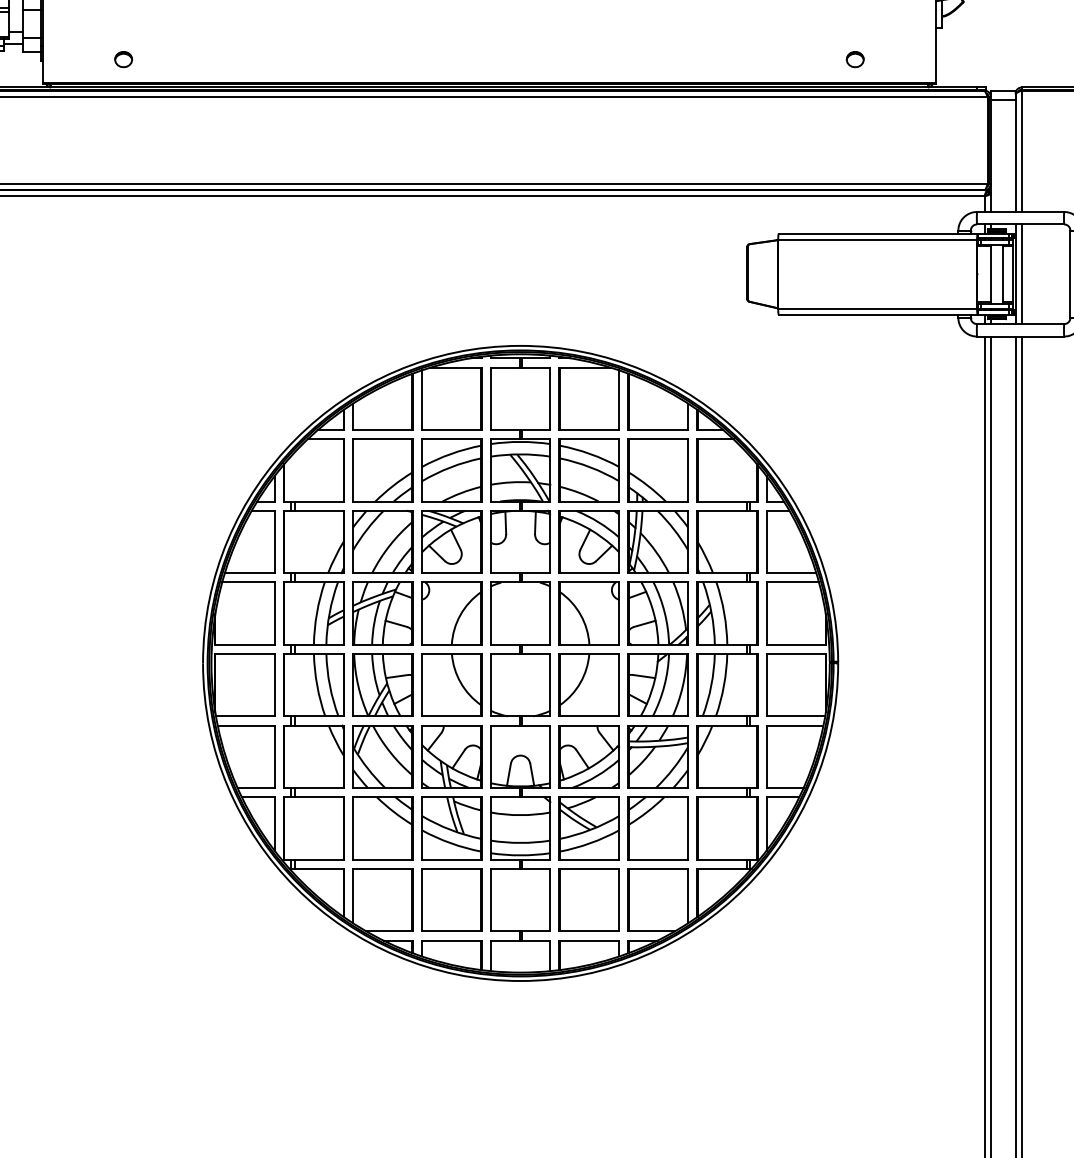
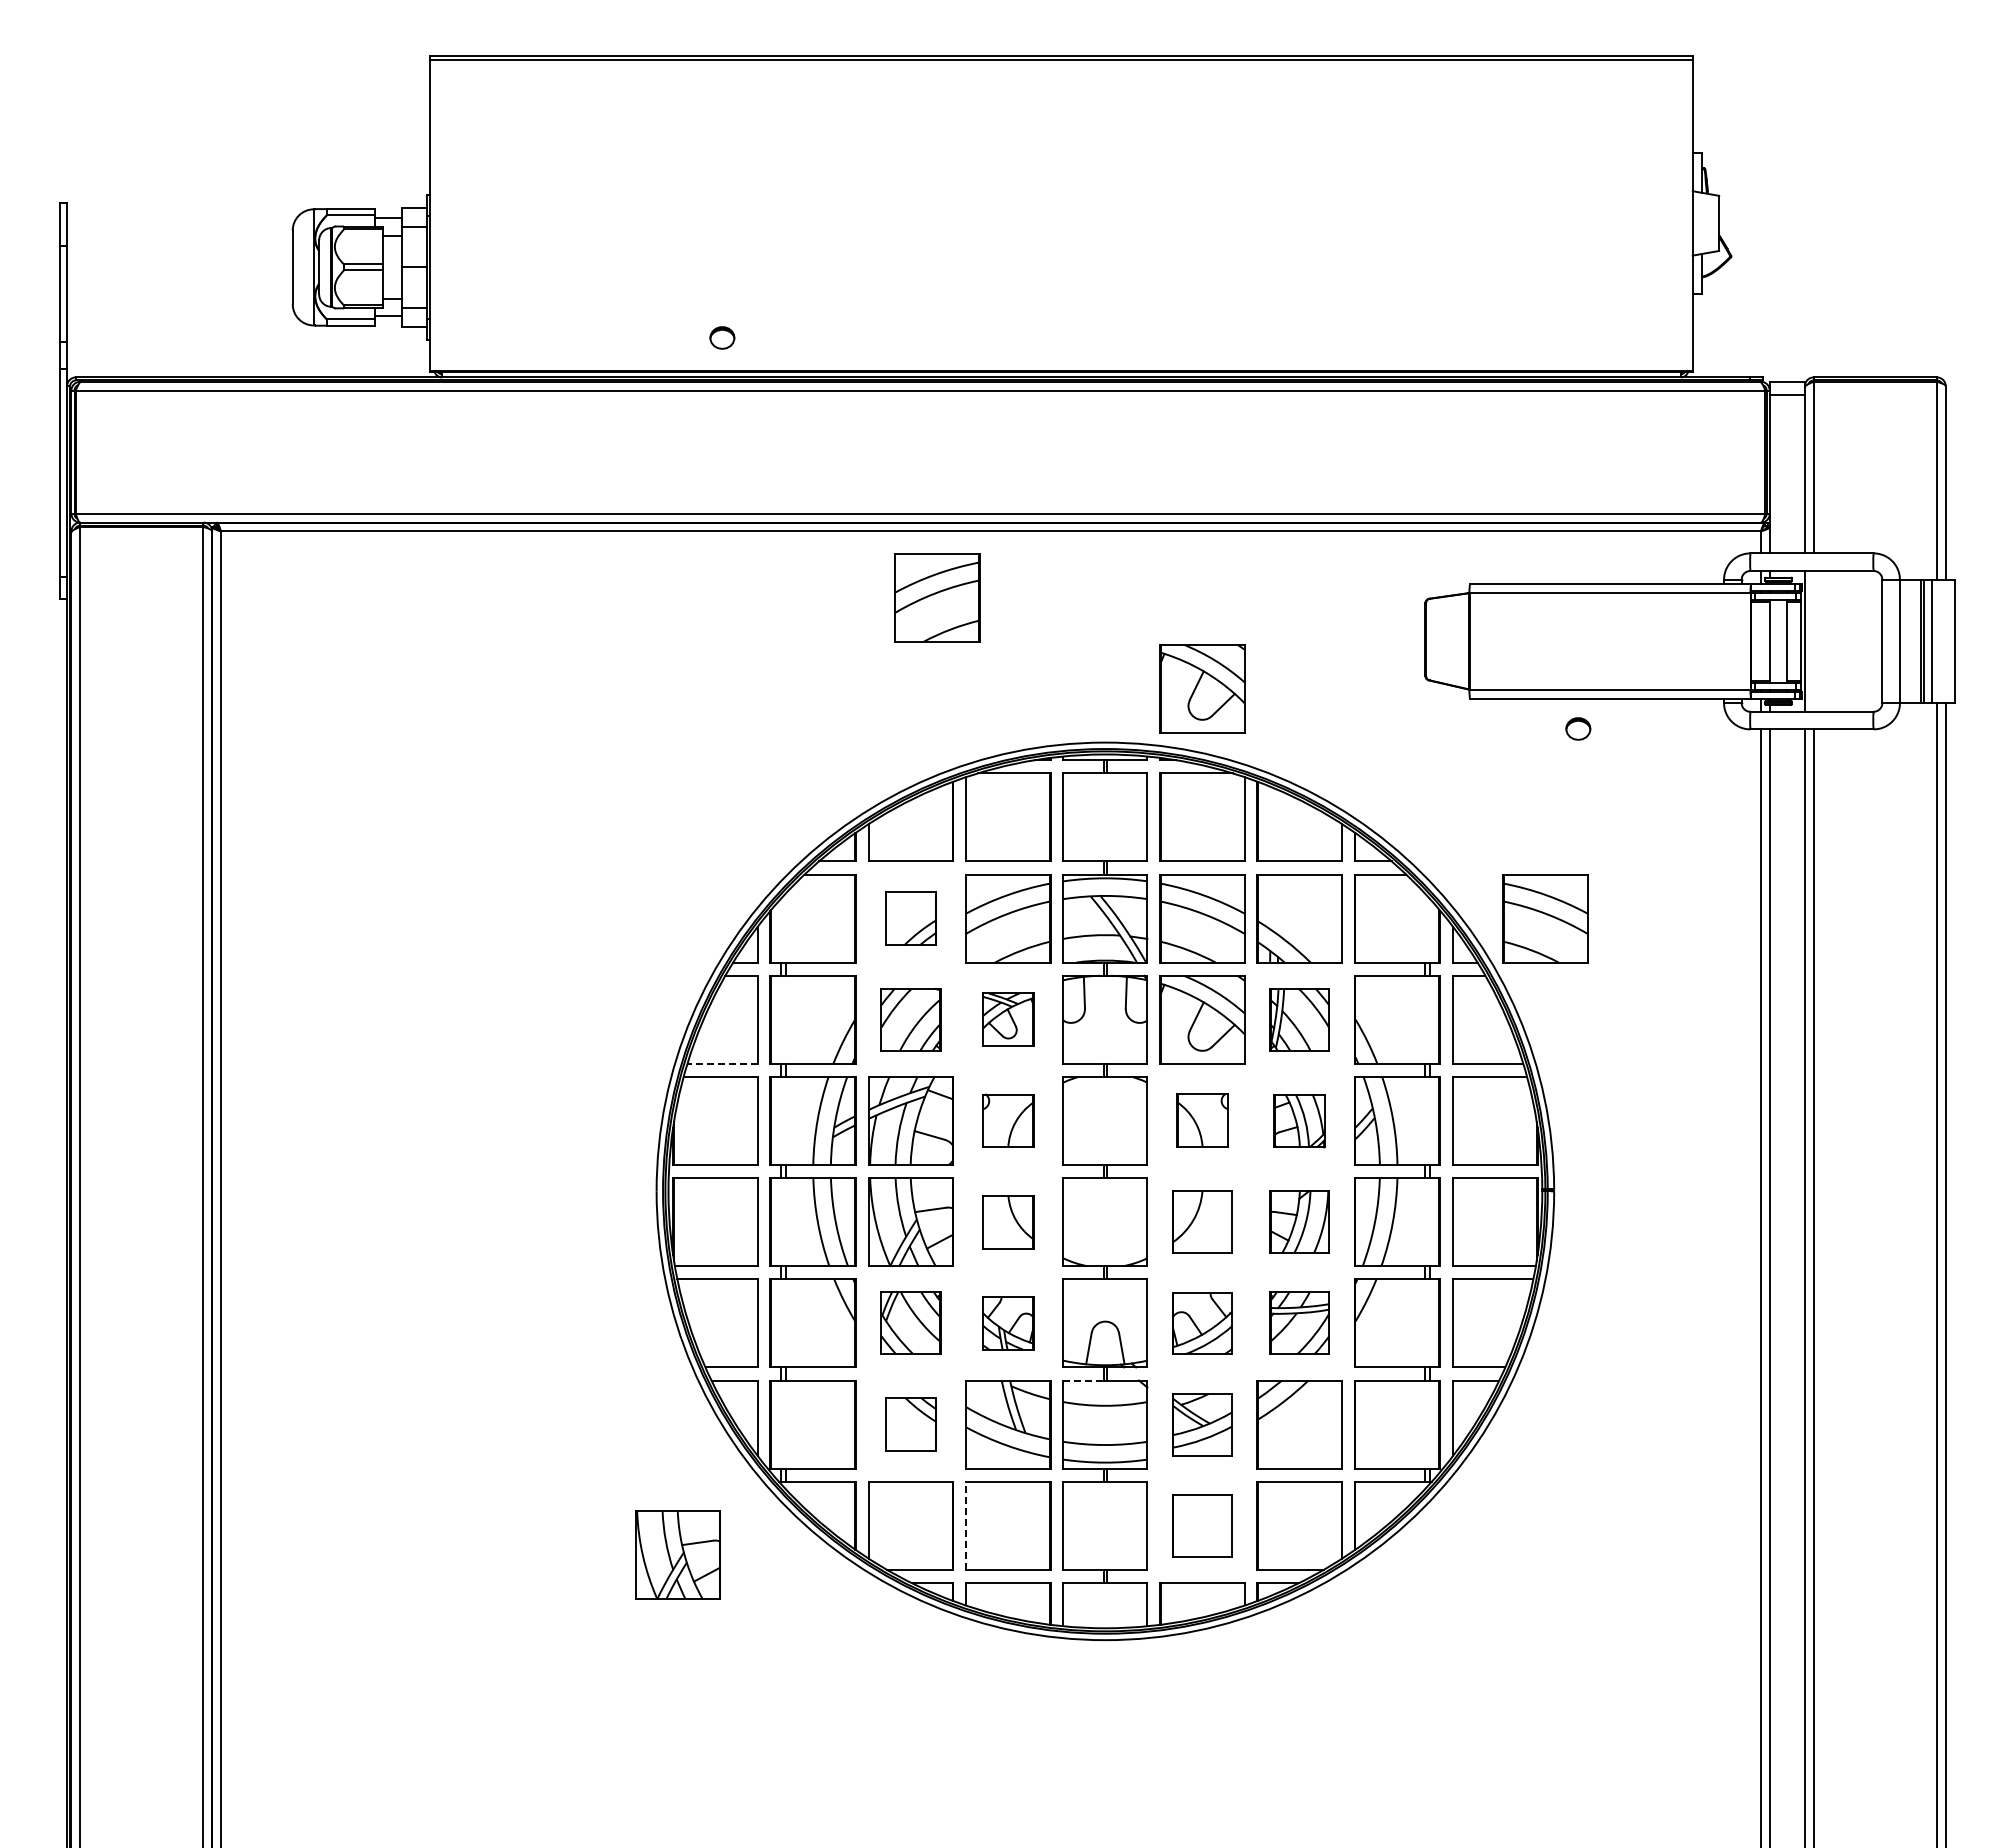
part: (123, 59) -> (722, 337), moved
part: (855, 59) -> (1578, 728), moved
part: (401, 243) -> (937, 597), added
line: (1021, 274) -> (1813, 641), removed
part: (589, 307) -> (1202, 688), added
part: (382, 470) -> (910, 918), size x0.6
part: (832, 470) -> (1545, 918), added
part: (382, 541) -> (910, 1019), size x0.7
part: (452, 541) -> (1008, 1019), size x0.6
part: (657, 541) -> (1299, 1019), size x0.7
line: (249, 572) -> (722, 1063), solid -> dashed
part: (452, 613) -> (1008, 1120), size x0.6
part: (589, 613) -> (1202, 1120), size x0.6
part: (657, 613) -> (1299, 1120), size x0.6
part: (452, 684) -> (1008, 1221), size x0.6
part: (589, 684) -> (1202, 1221), size x0.7
part: (657, 684) -> (1299, 1221), size x0.7
part: (382, 756) -> (910, 1322), size x0.7
part: (452, 756) -> (1008, 1322), size x0.6
part: (589, 756) -> (1202, 1323), size x0.7
part: (657, 756) -> (1299, 1322), size x0.7
line: (505, 797) -> (1084, 1380), solid -> dashed
part: (382, 828) -> (910, 1424), size x0.6
part: (589, 828) -> (1202, 1424), size x0.7
line: (422, 899) -> (966, 1525), solid -> dashed
part: (589, 899) -> (1202, 1525), size x0.7
part: (217, 920) -> (677, 1554), added

